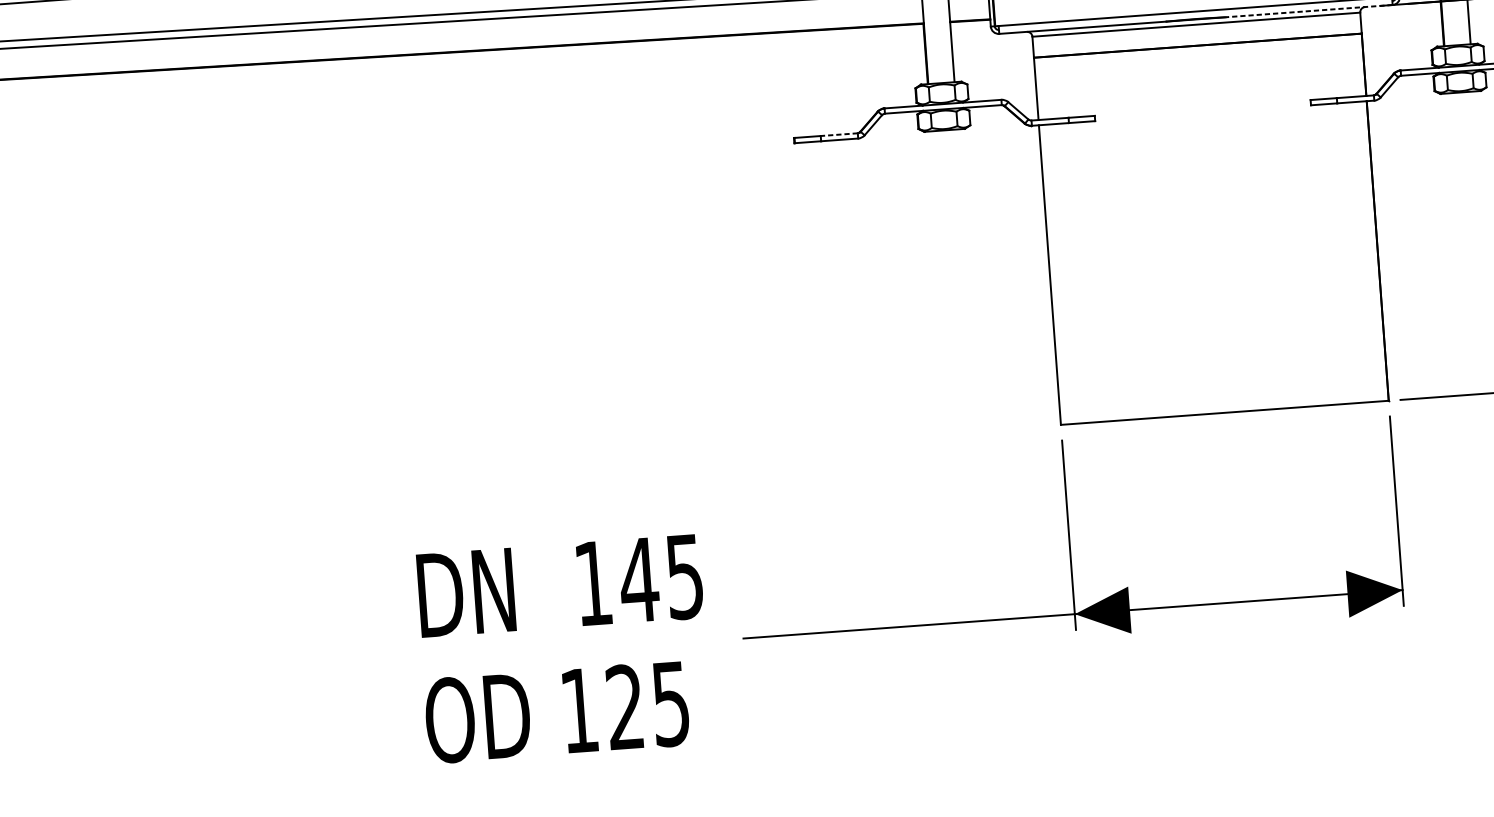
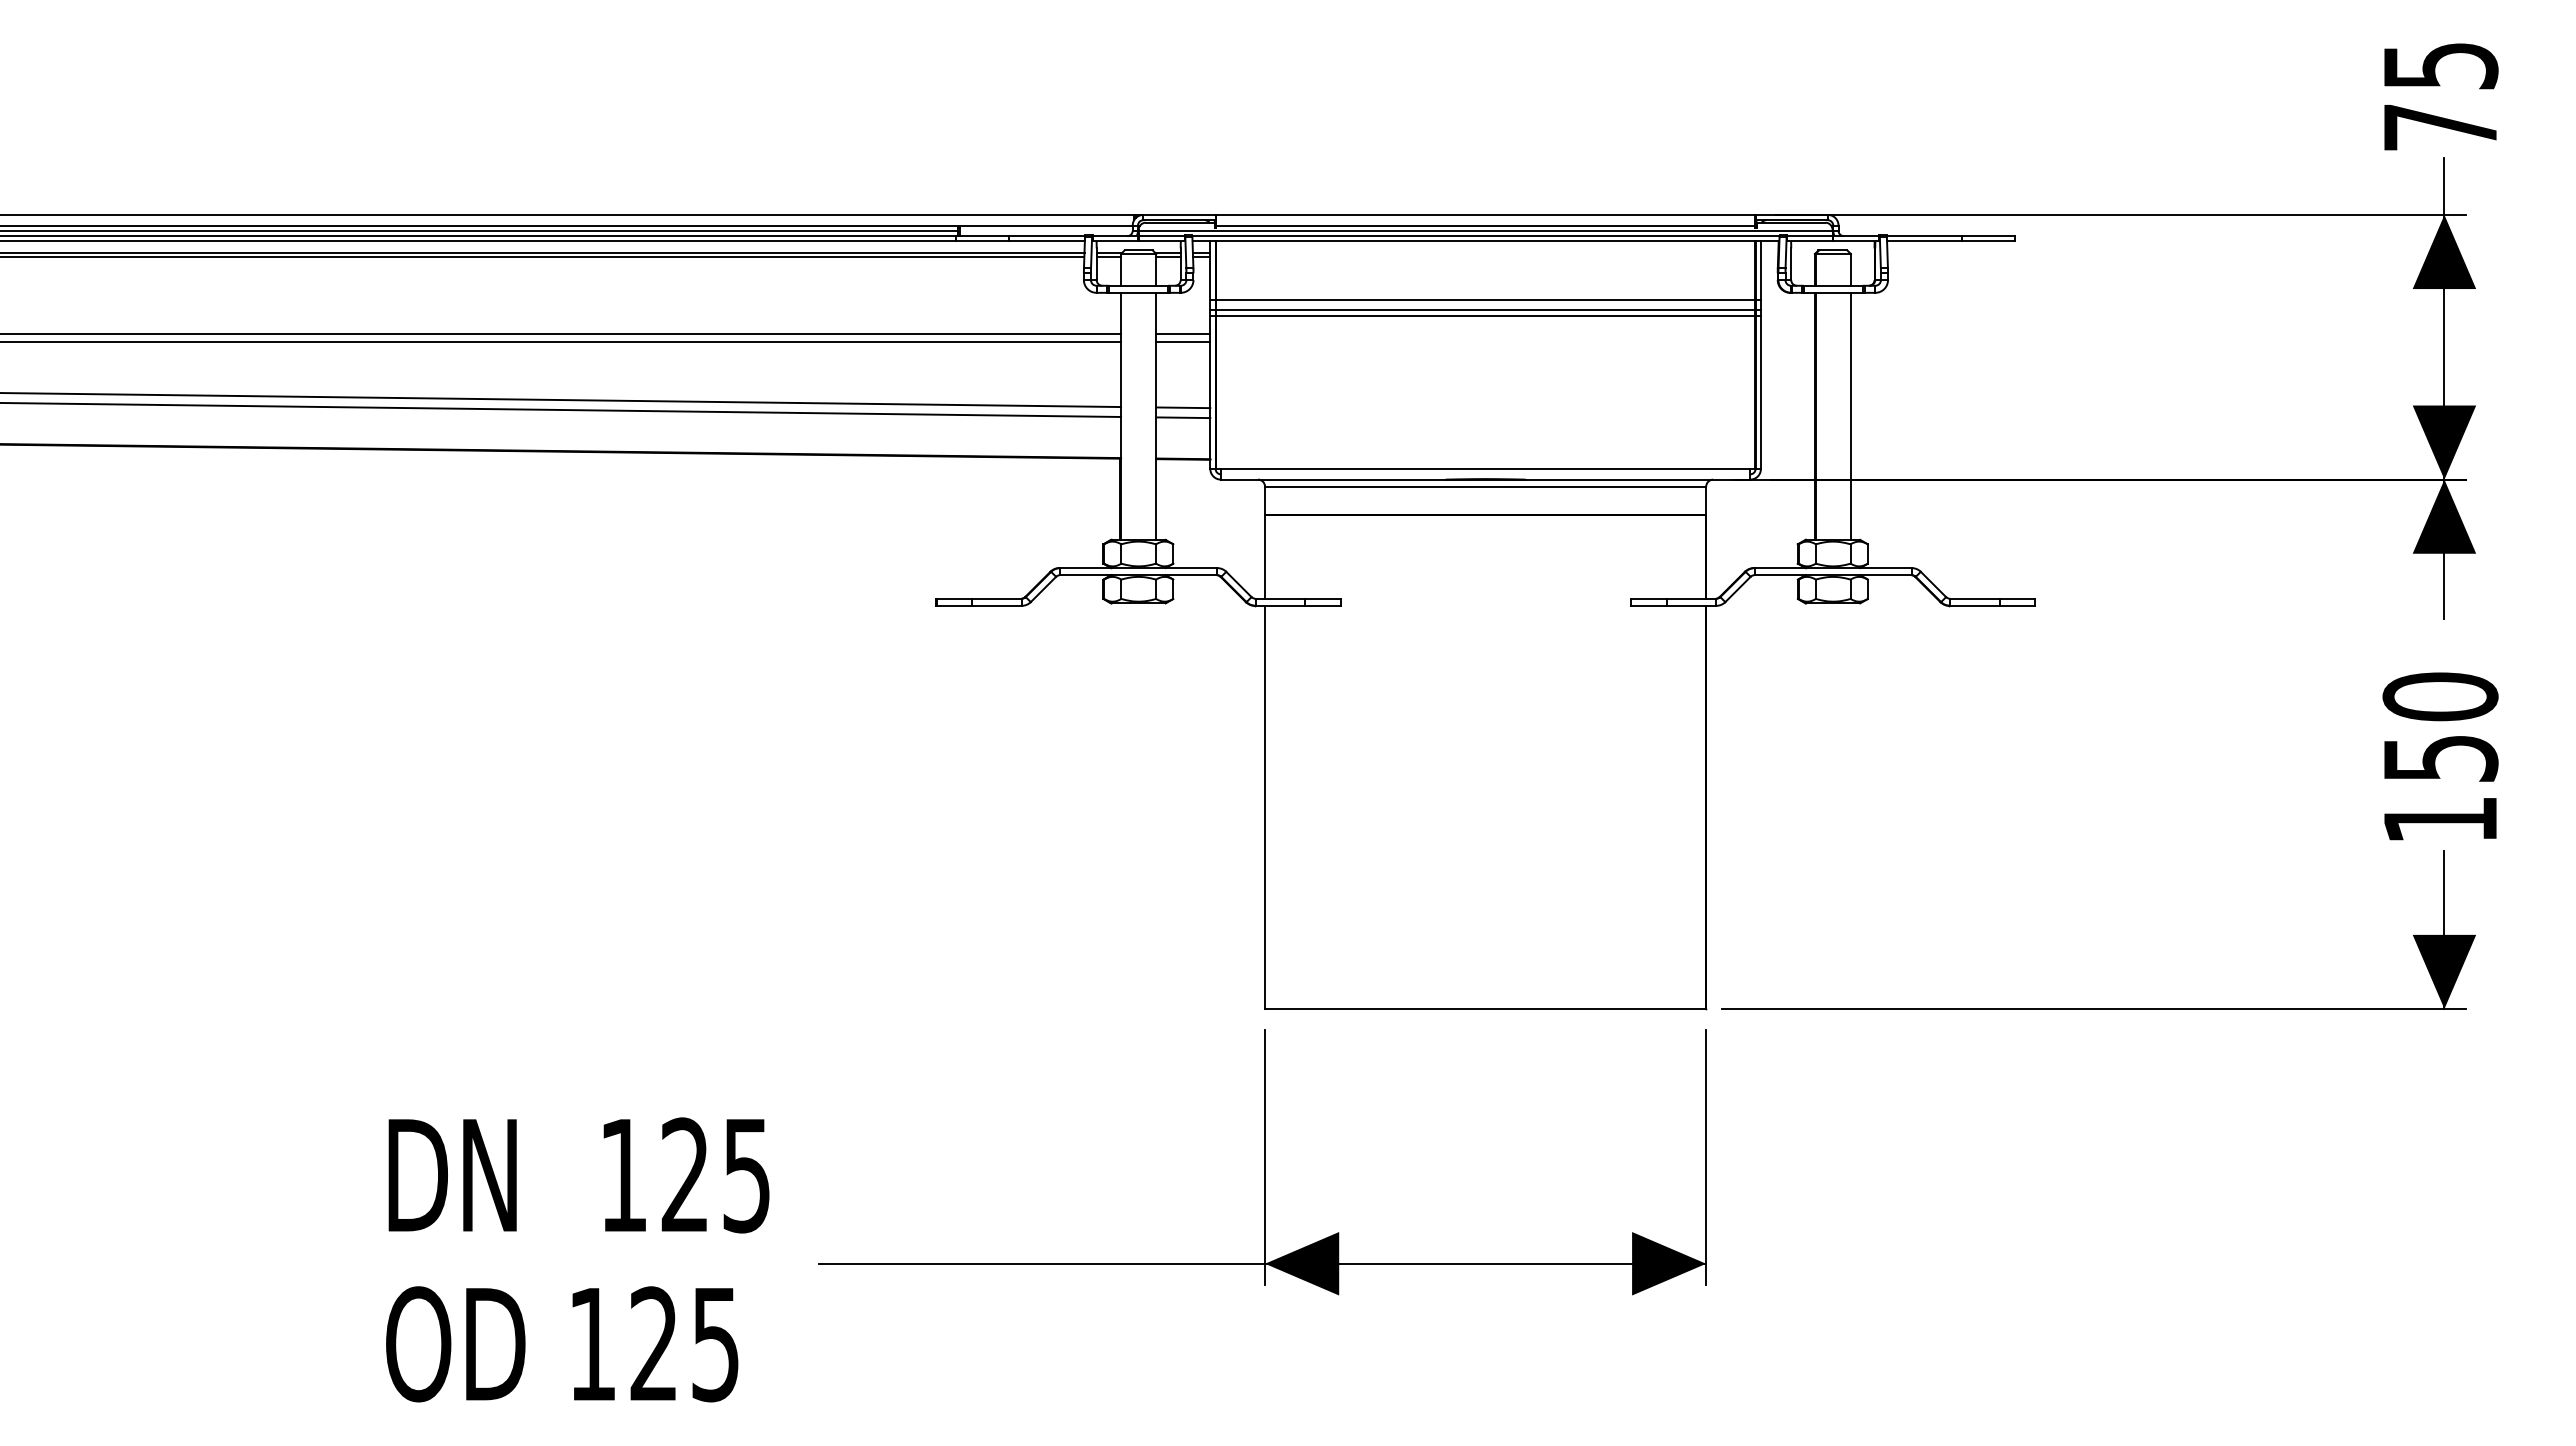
line: (1308, 11) -> (1637, 479), dashed -> solid
line: (838, 134) -> (996, 598), dashed -> solid
text: (638, 579) -> (684, 1174), 145 -> 125

